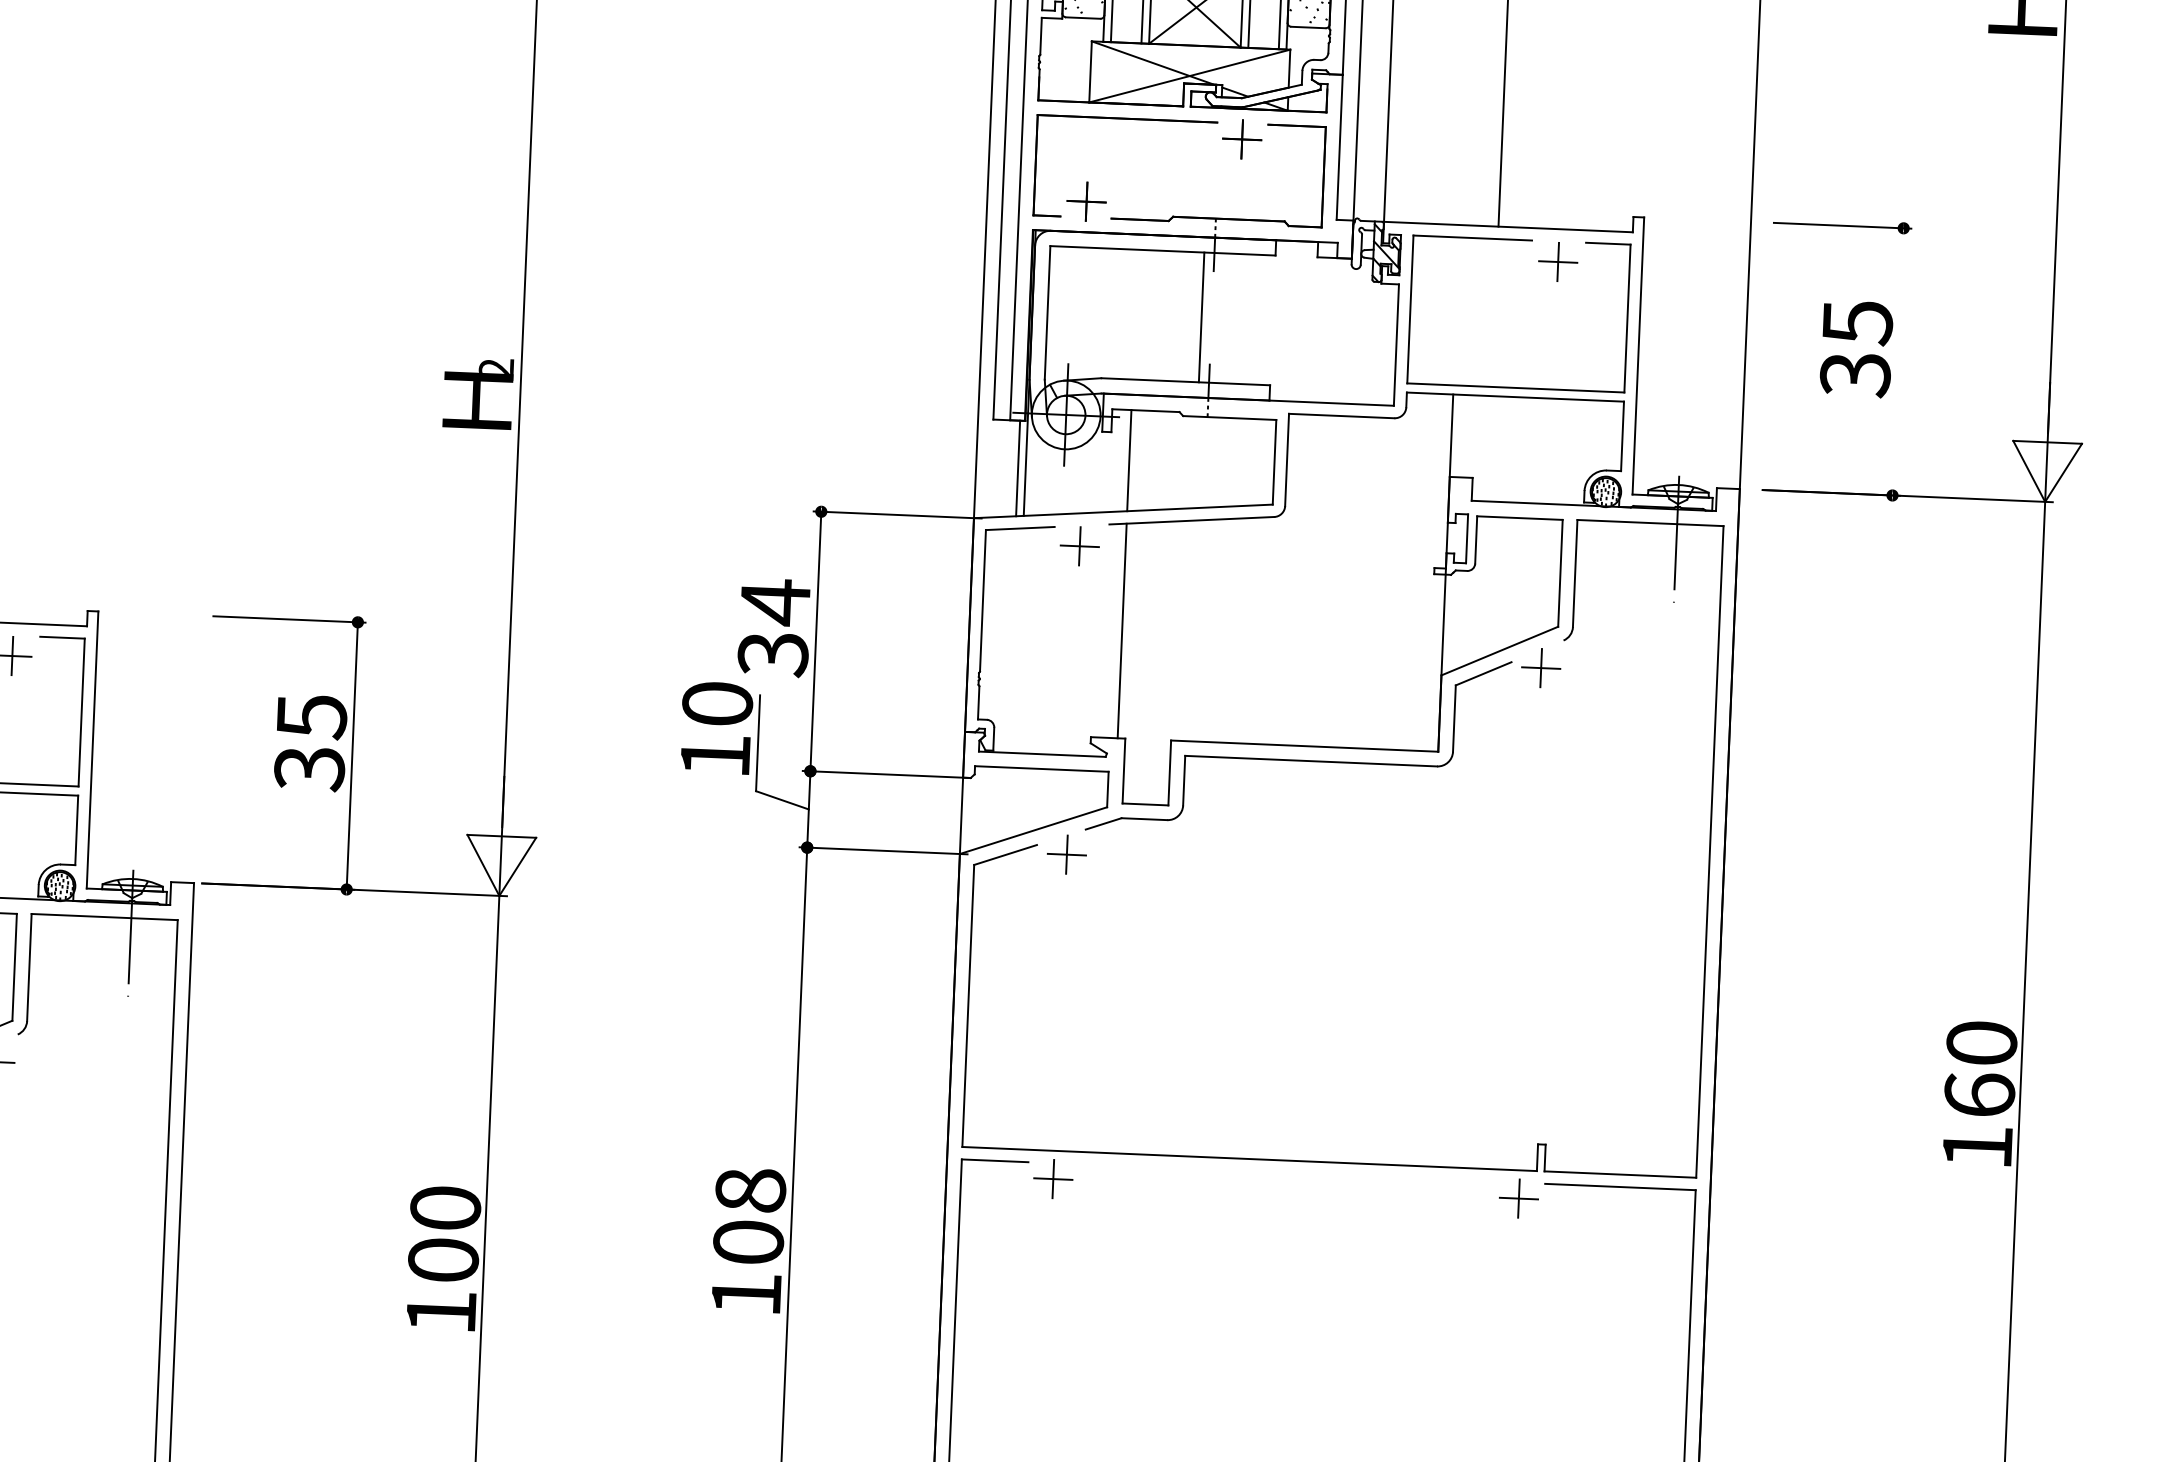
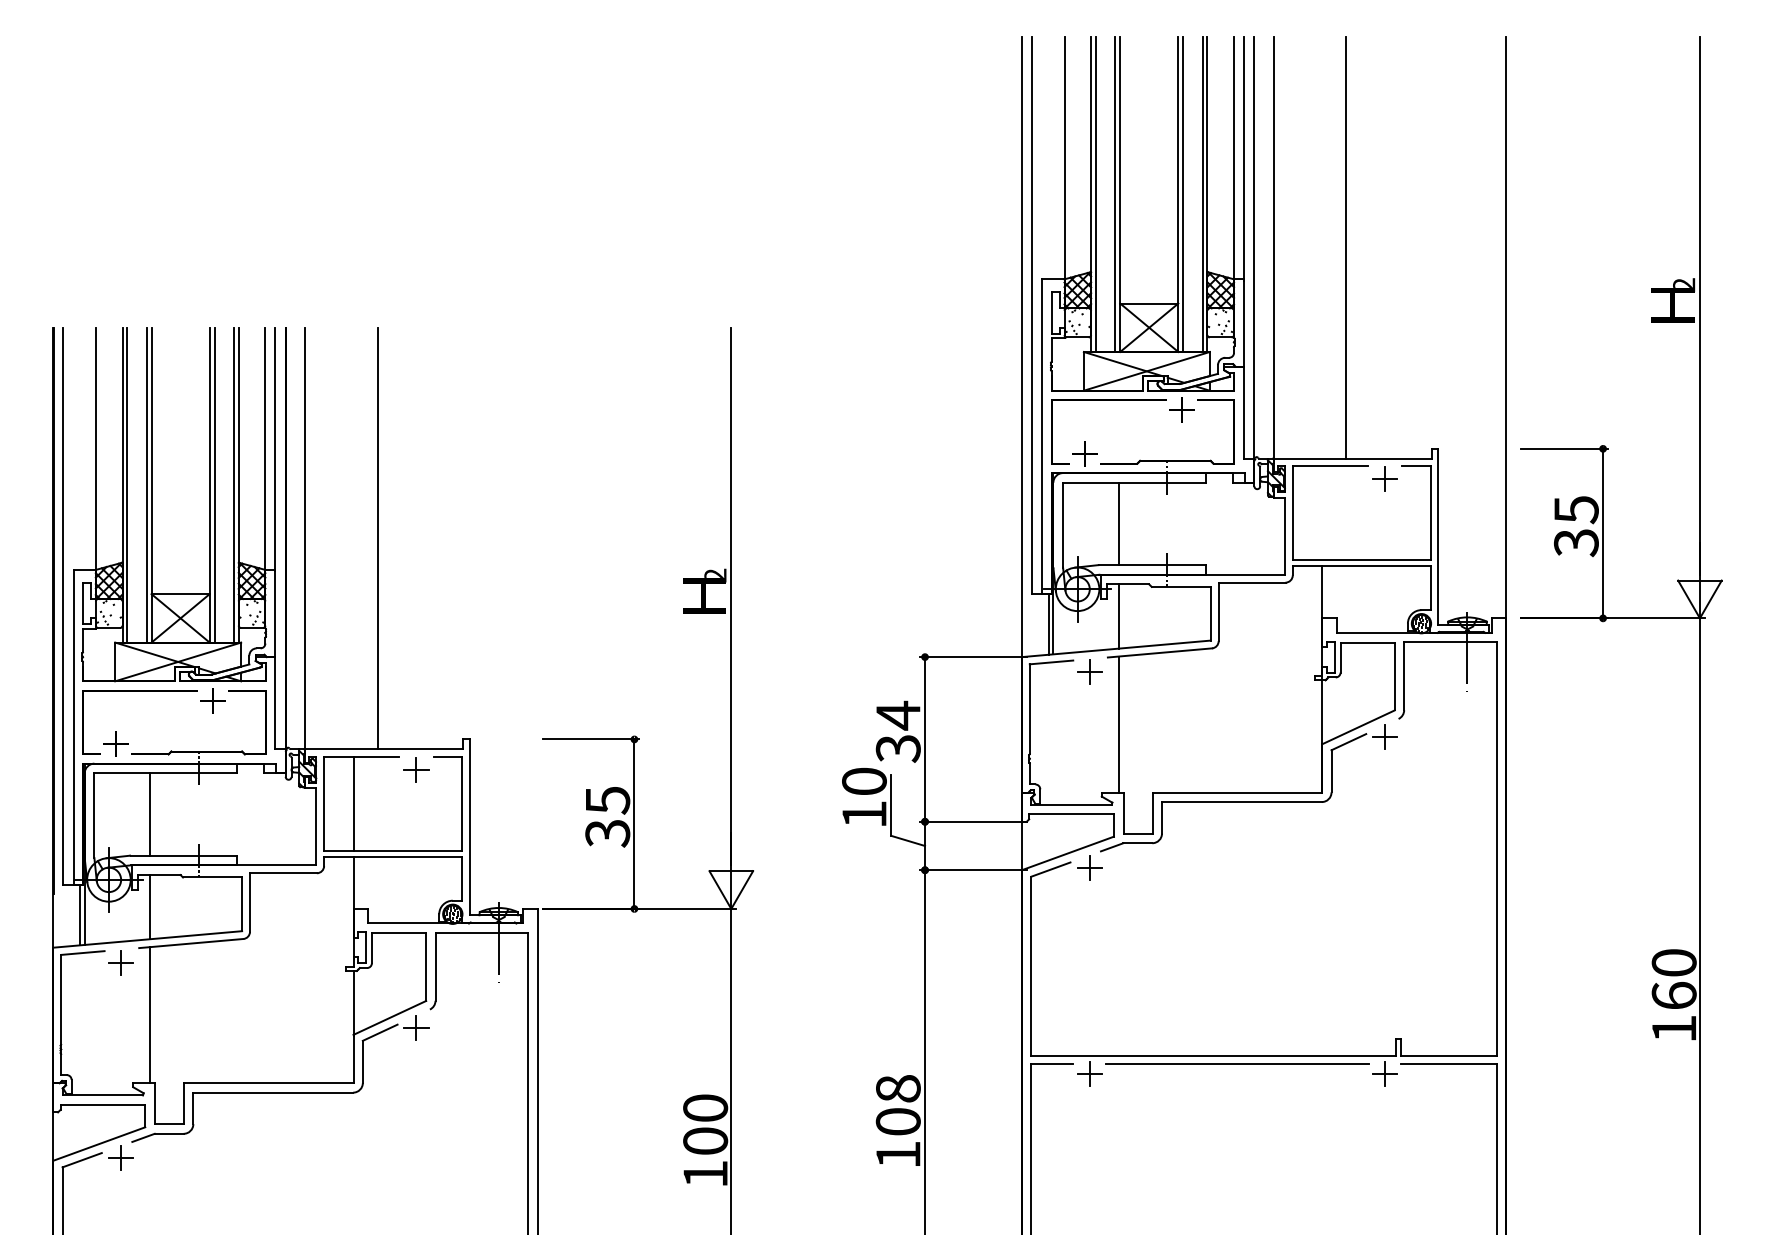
line: (1201, 316) -> (1118, 523), moved
line: (1898, 361) -> (1603, 533), added
line: (1285, 1172) -> (1236, 1063), added

